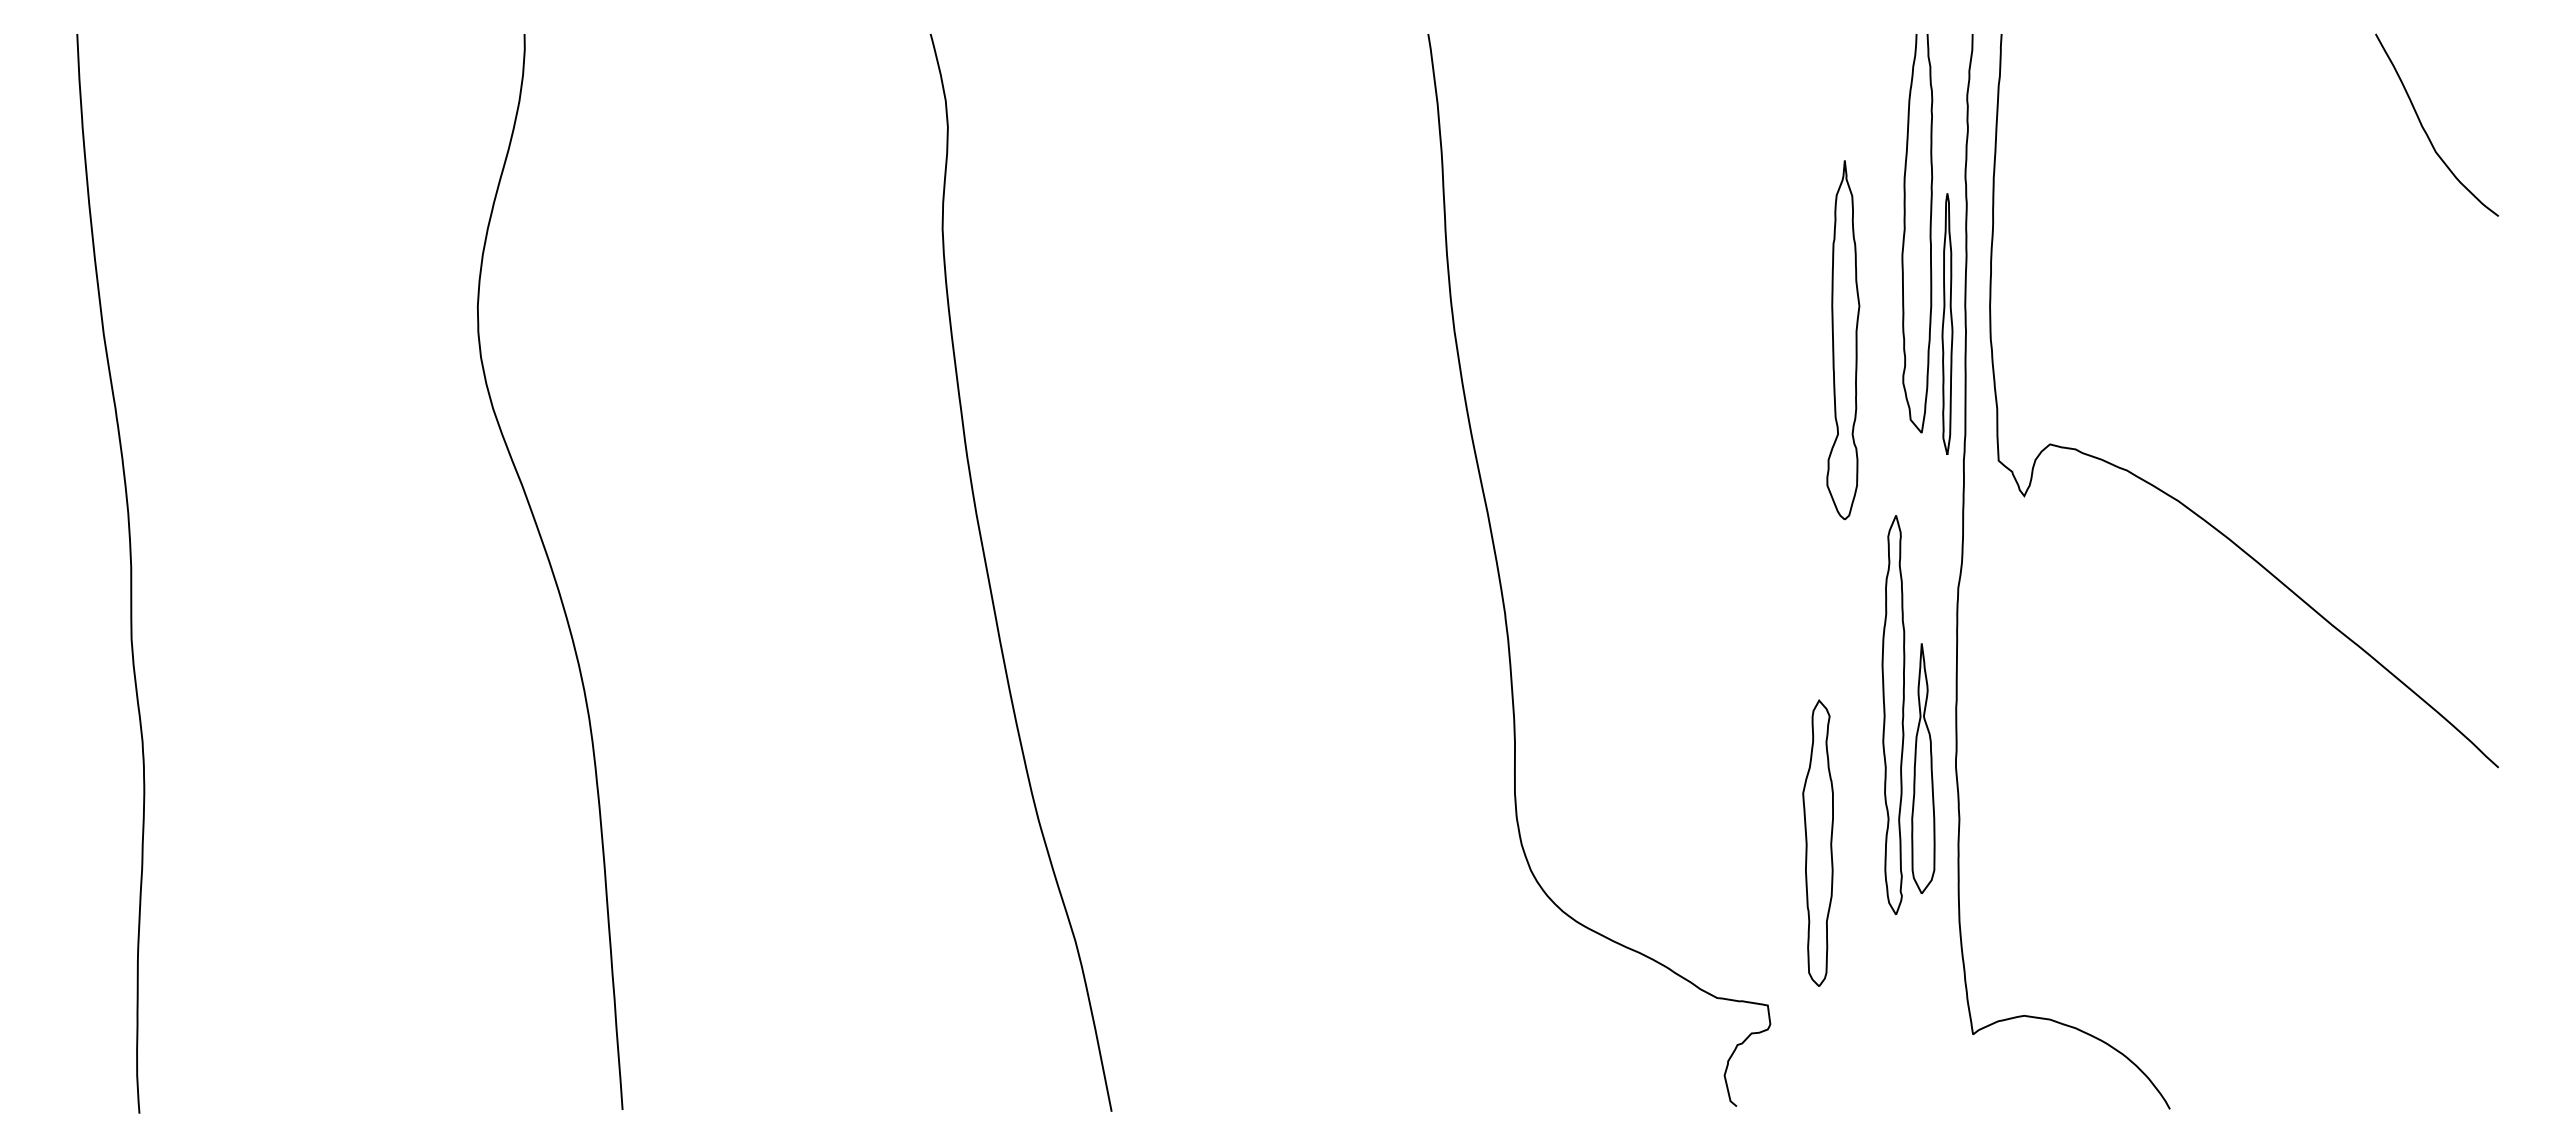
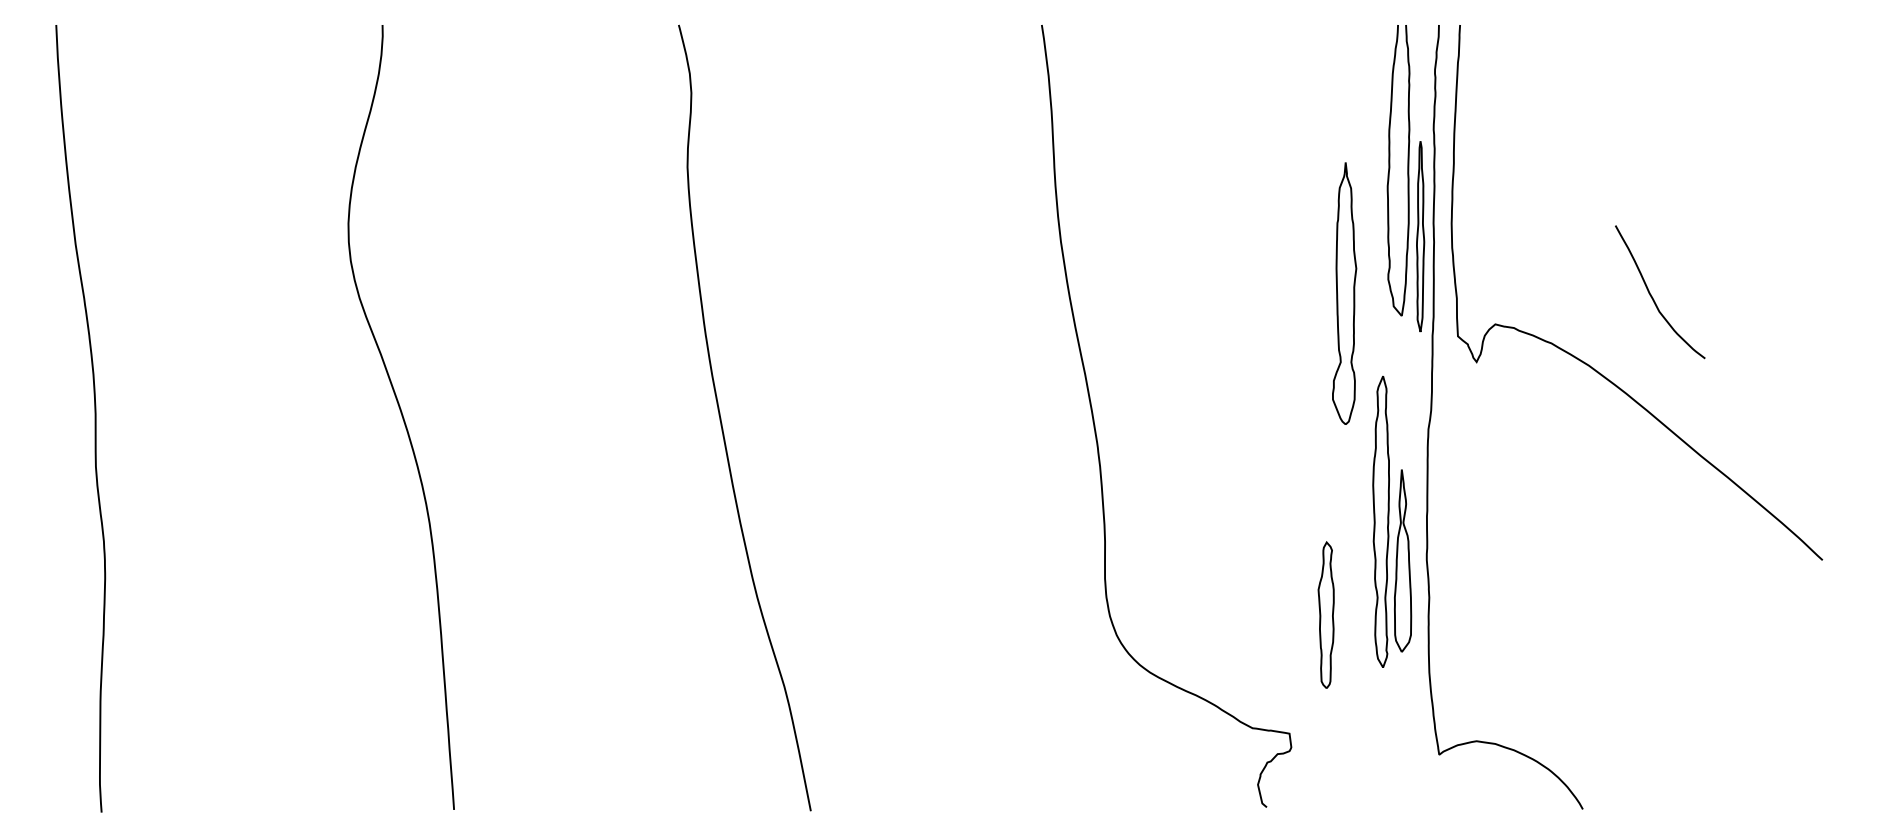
curve: (2426, 131) -> (1652, 296), moved
part: (1843, 340) -> (1344, 293), moved
part: (1817, 842) -> (1325, 614), size x0.7

